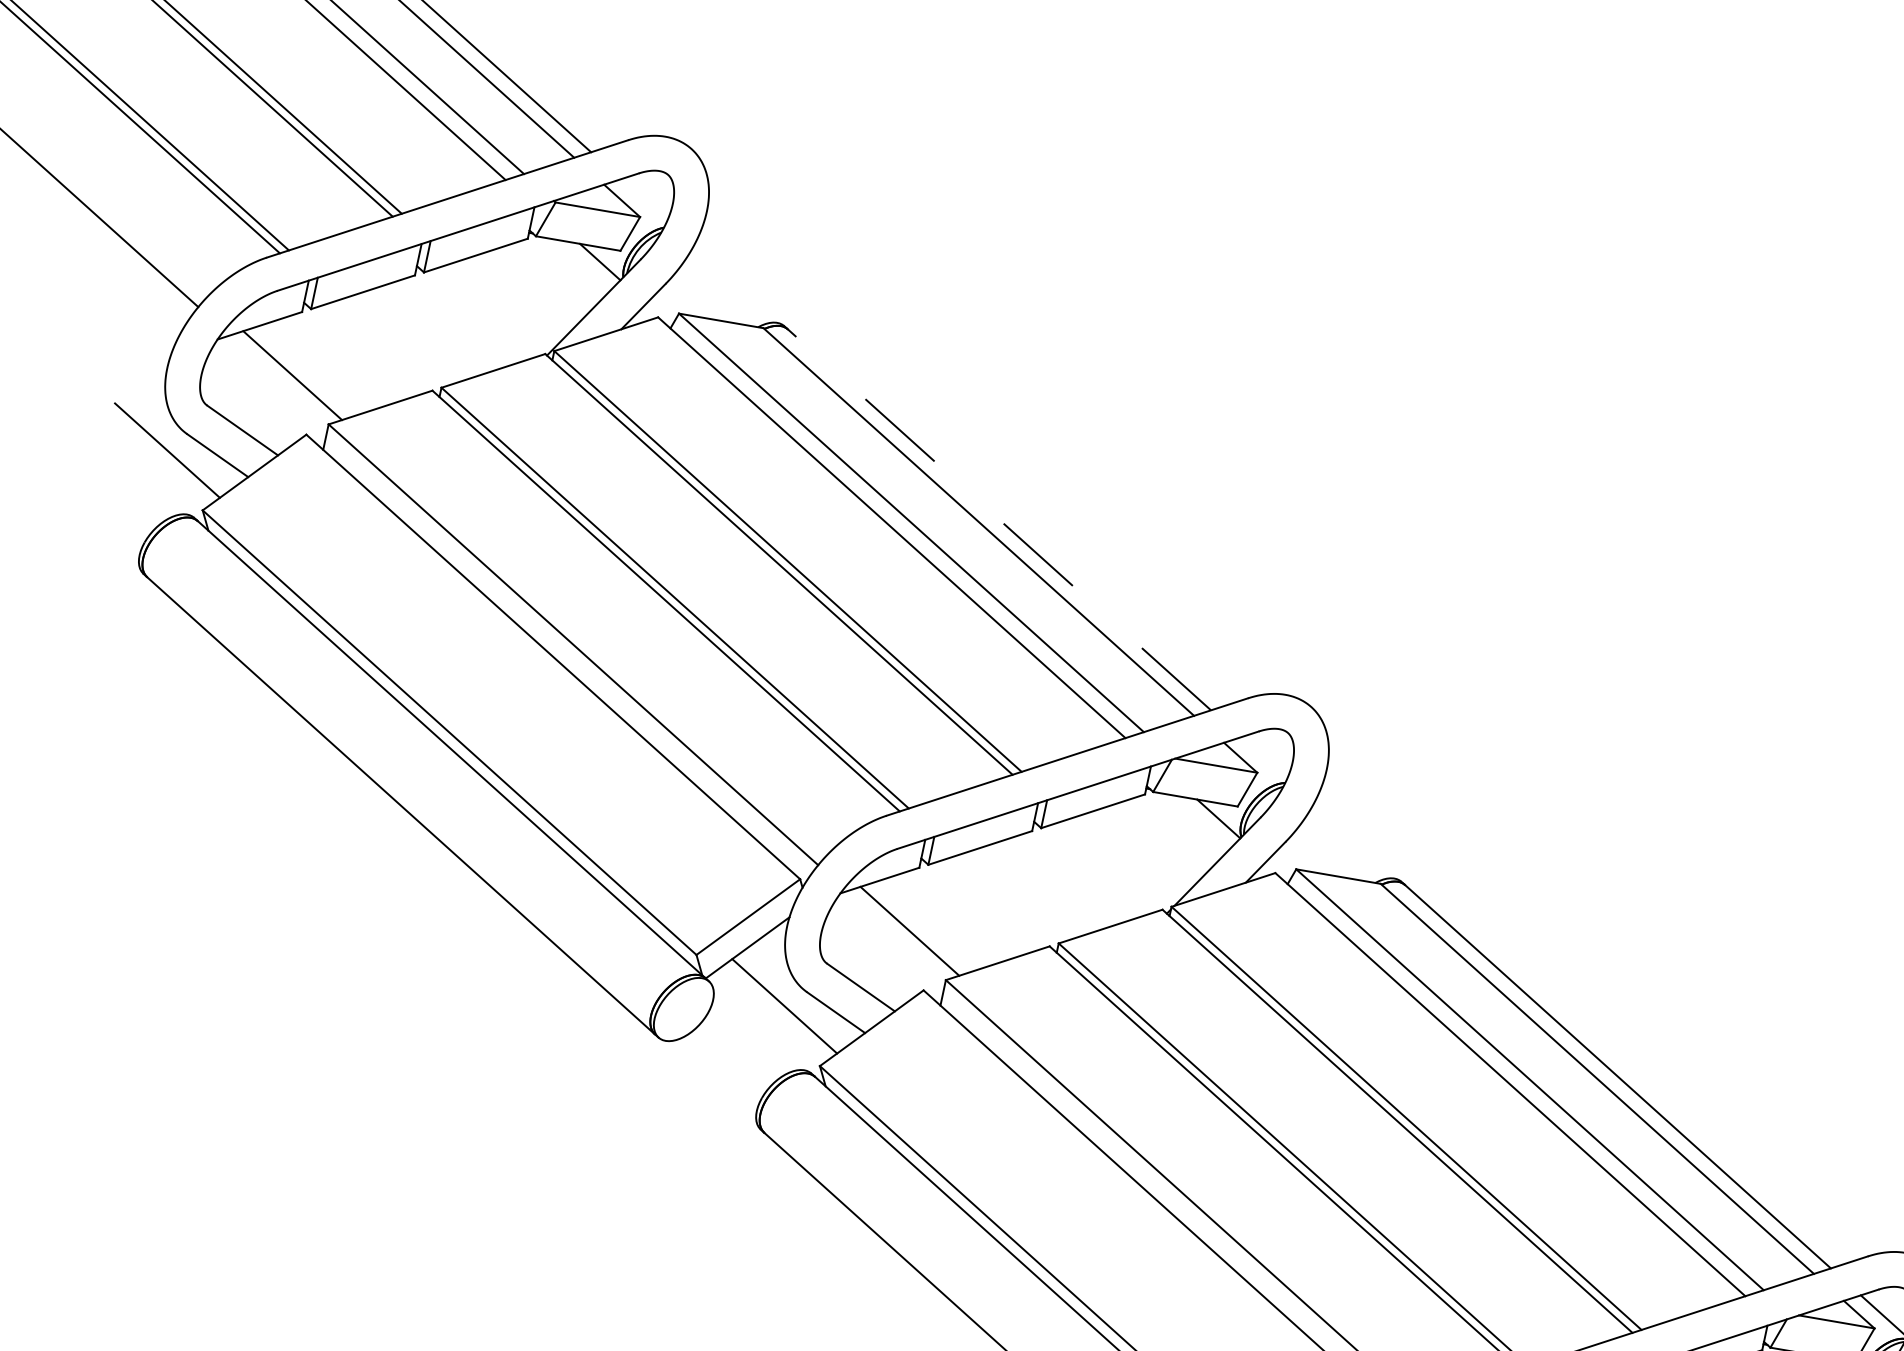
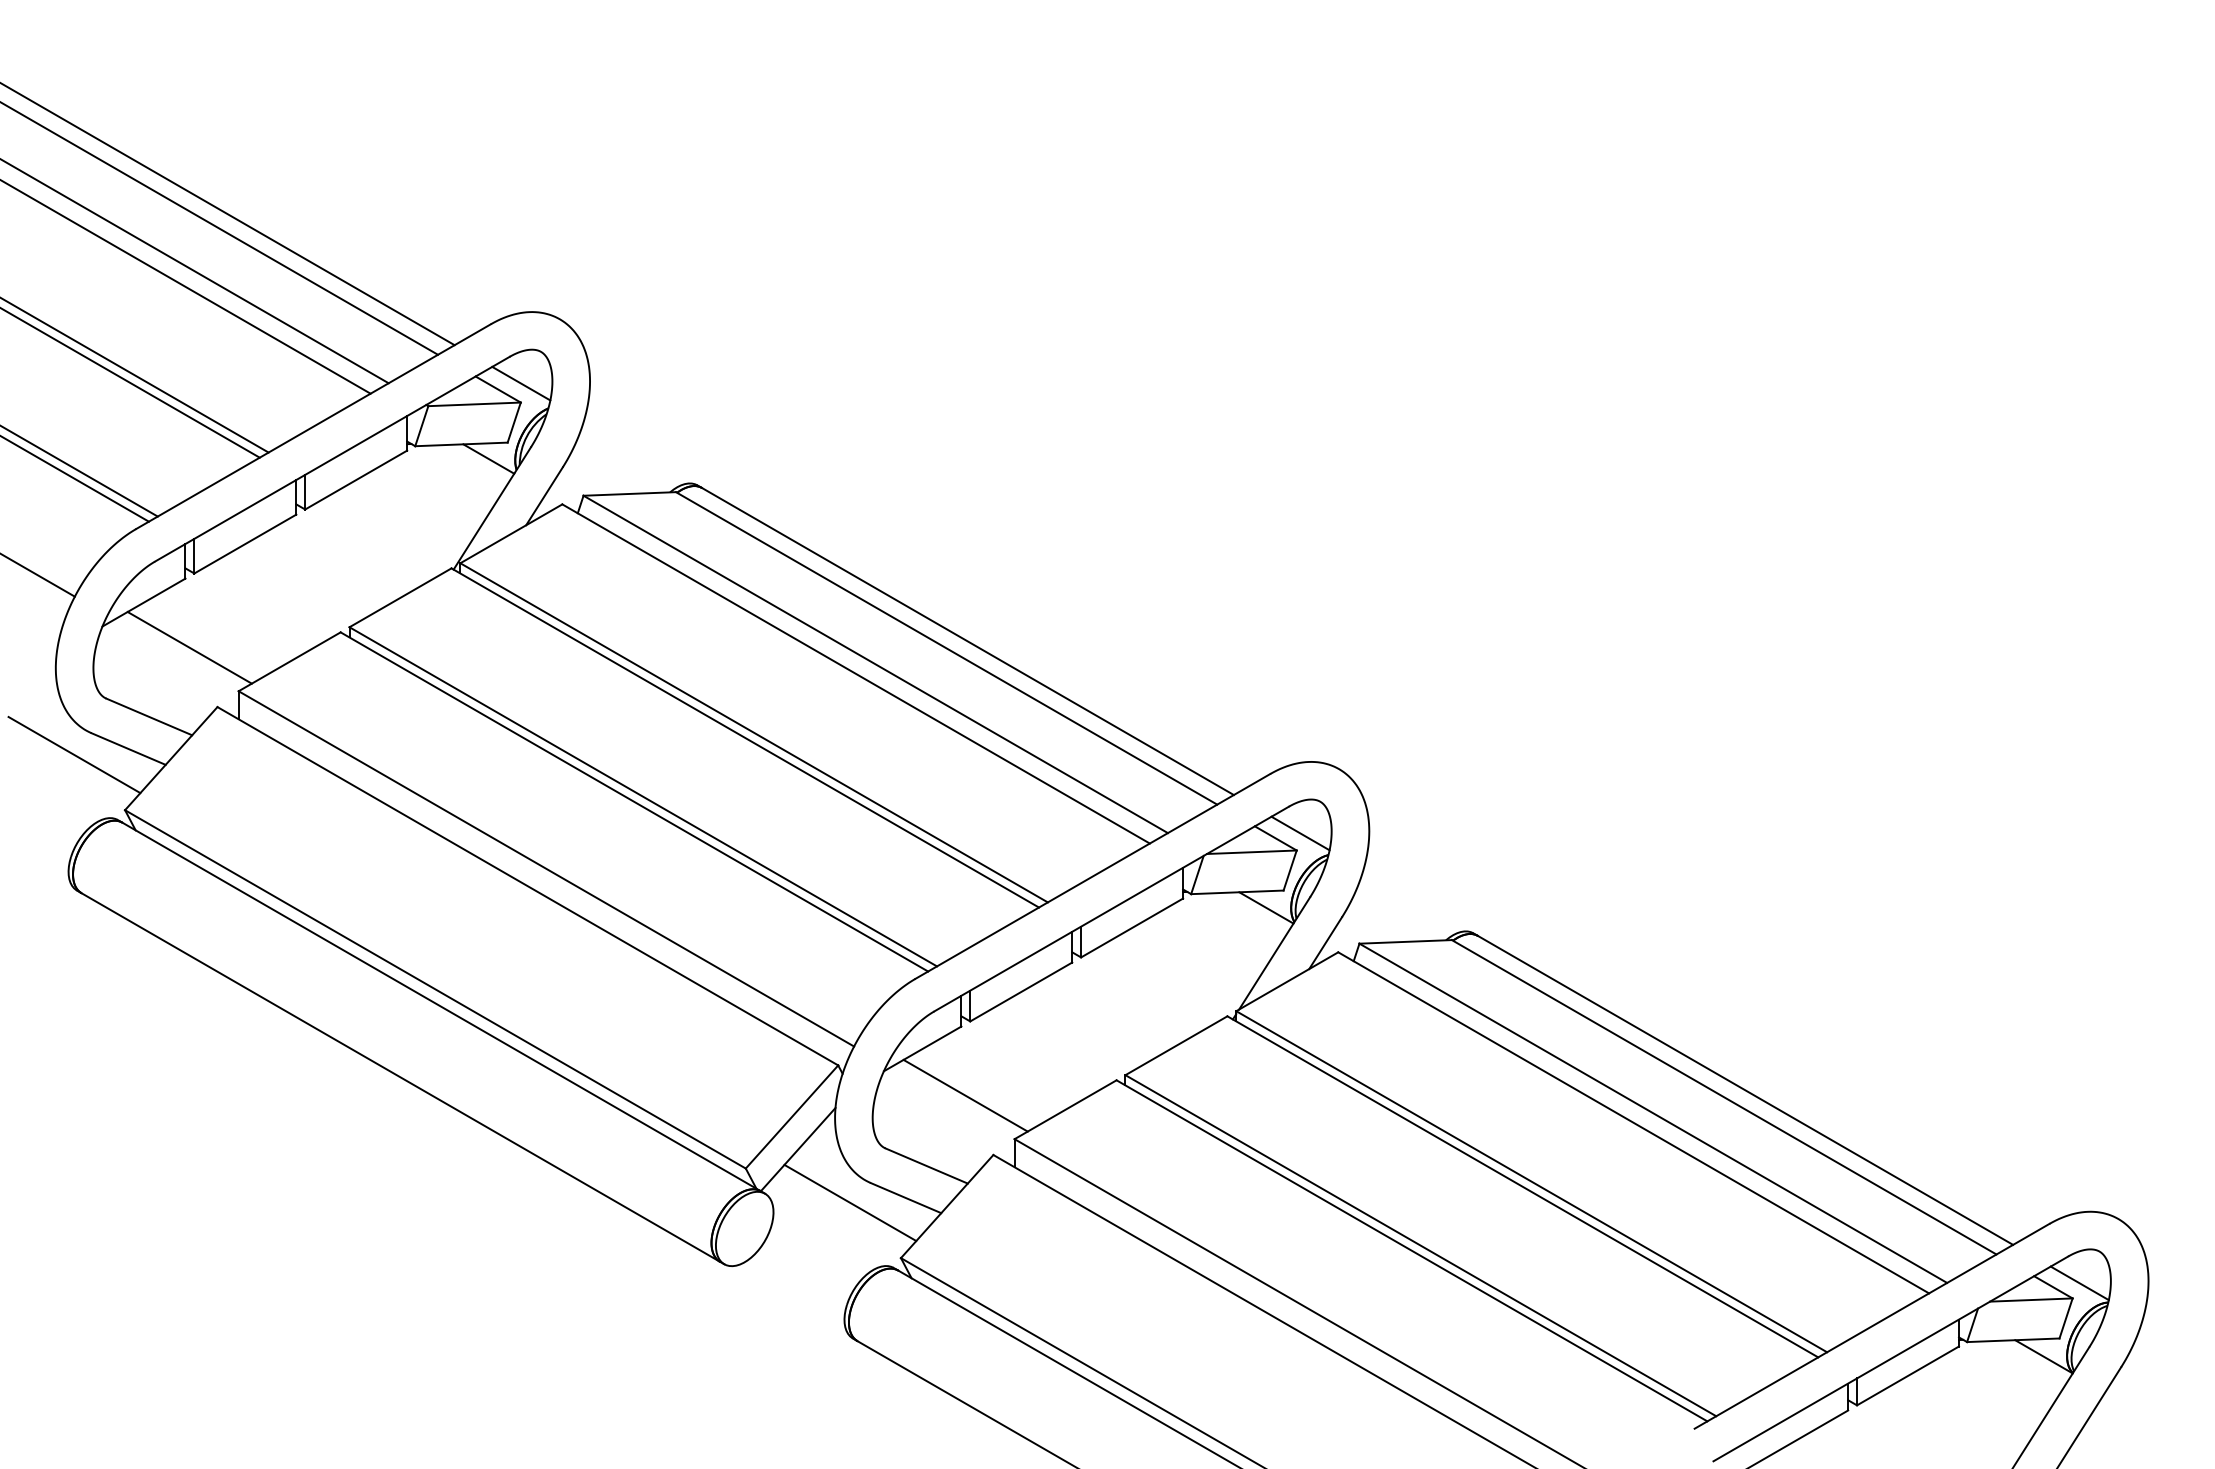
line: (644, 199) -> (521, 383), added
line: (999, 519) -> (967, 641), dashed -> solid
line: (1264, 758) -> (1300, 833), added

